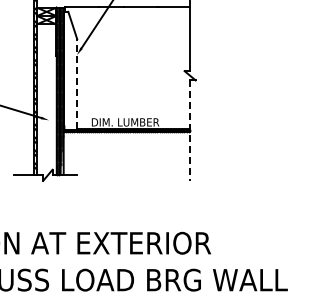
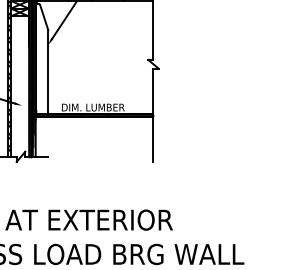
line: (77, 84) -> (48, 72), dashed -> solid
line: (190, 131) -> (153, 116), dashed -> solid

